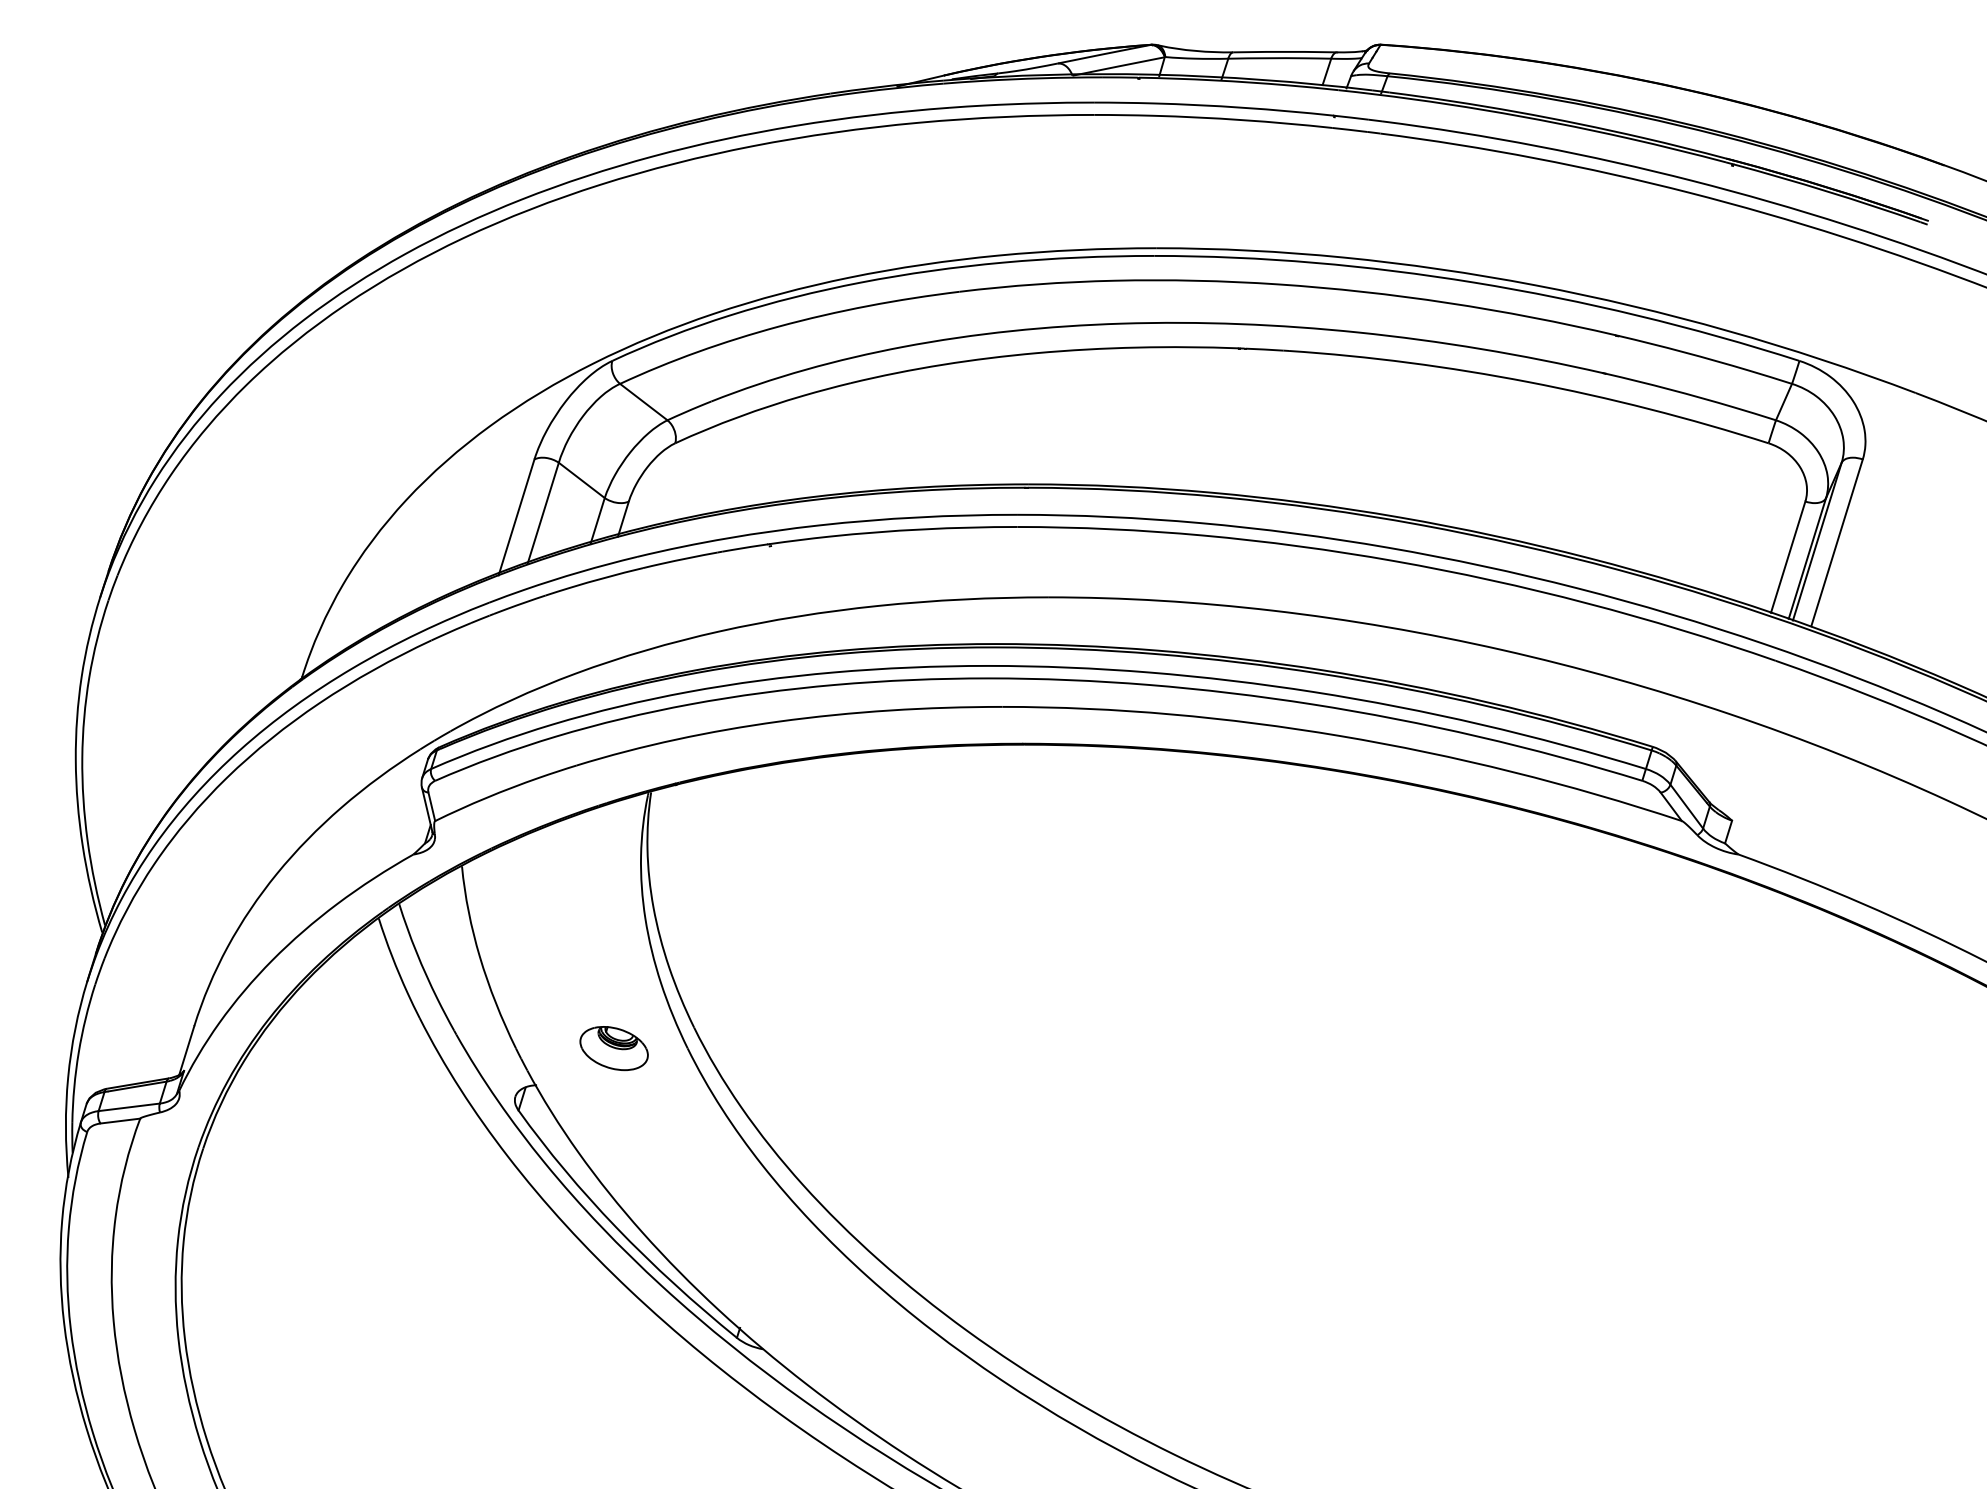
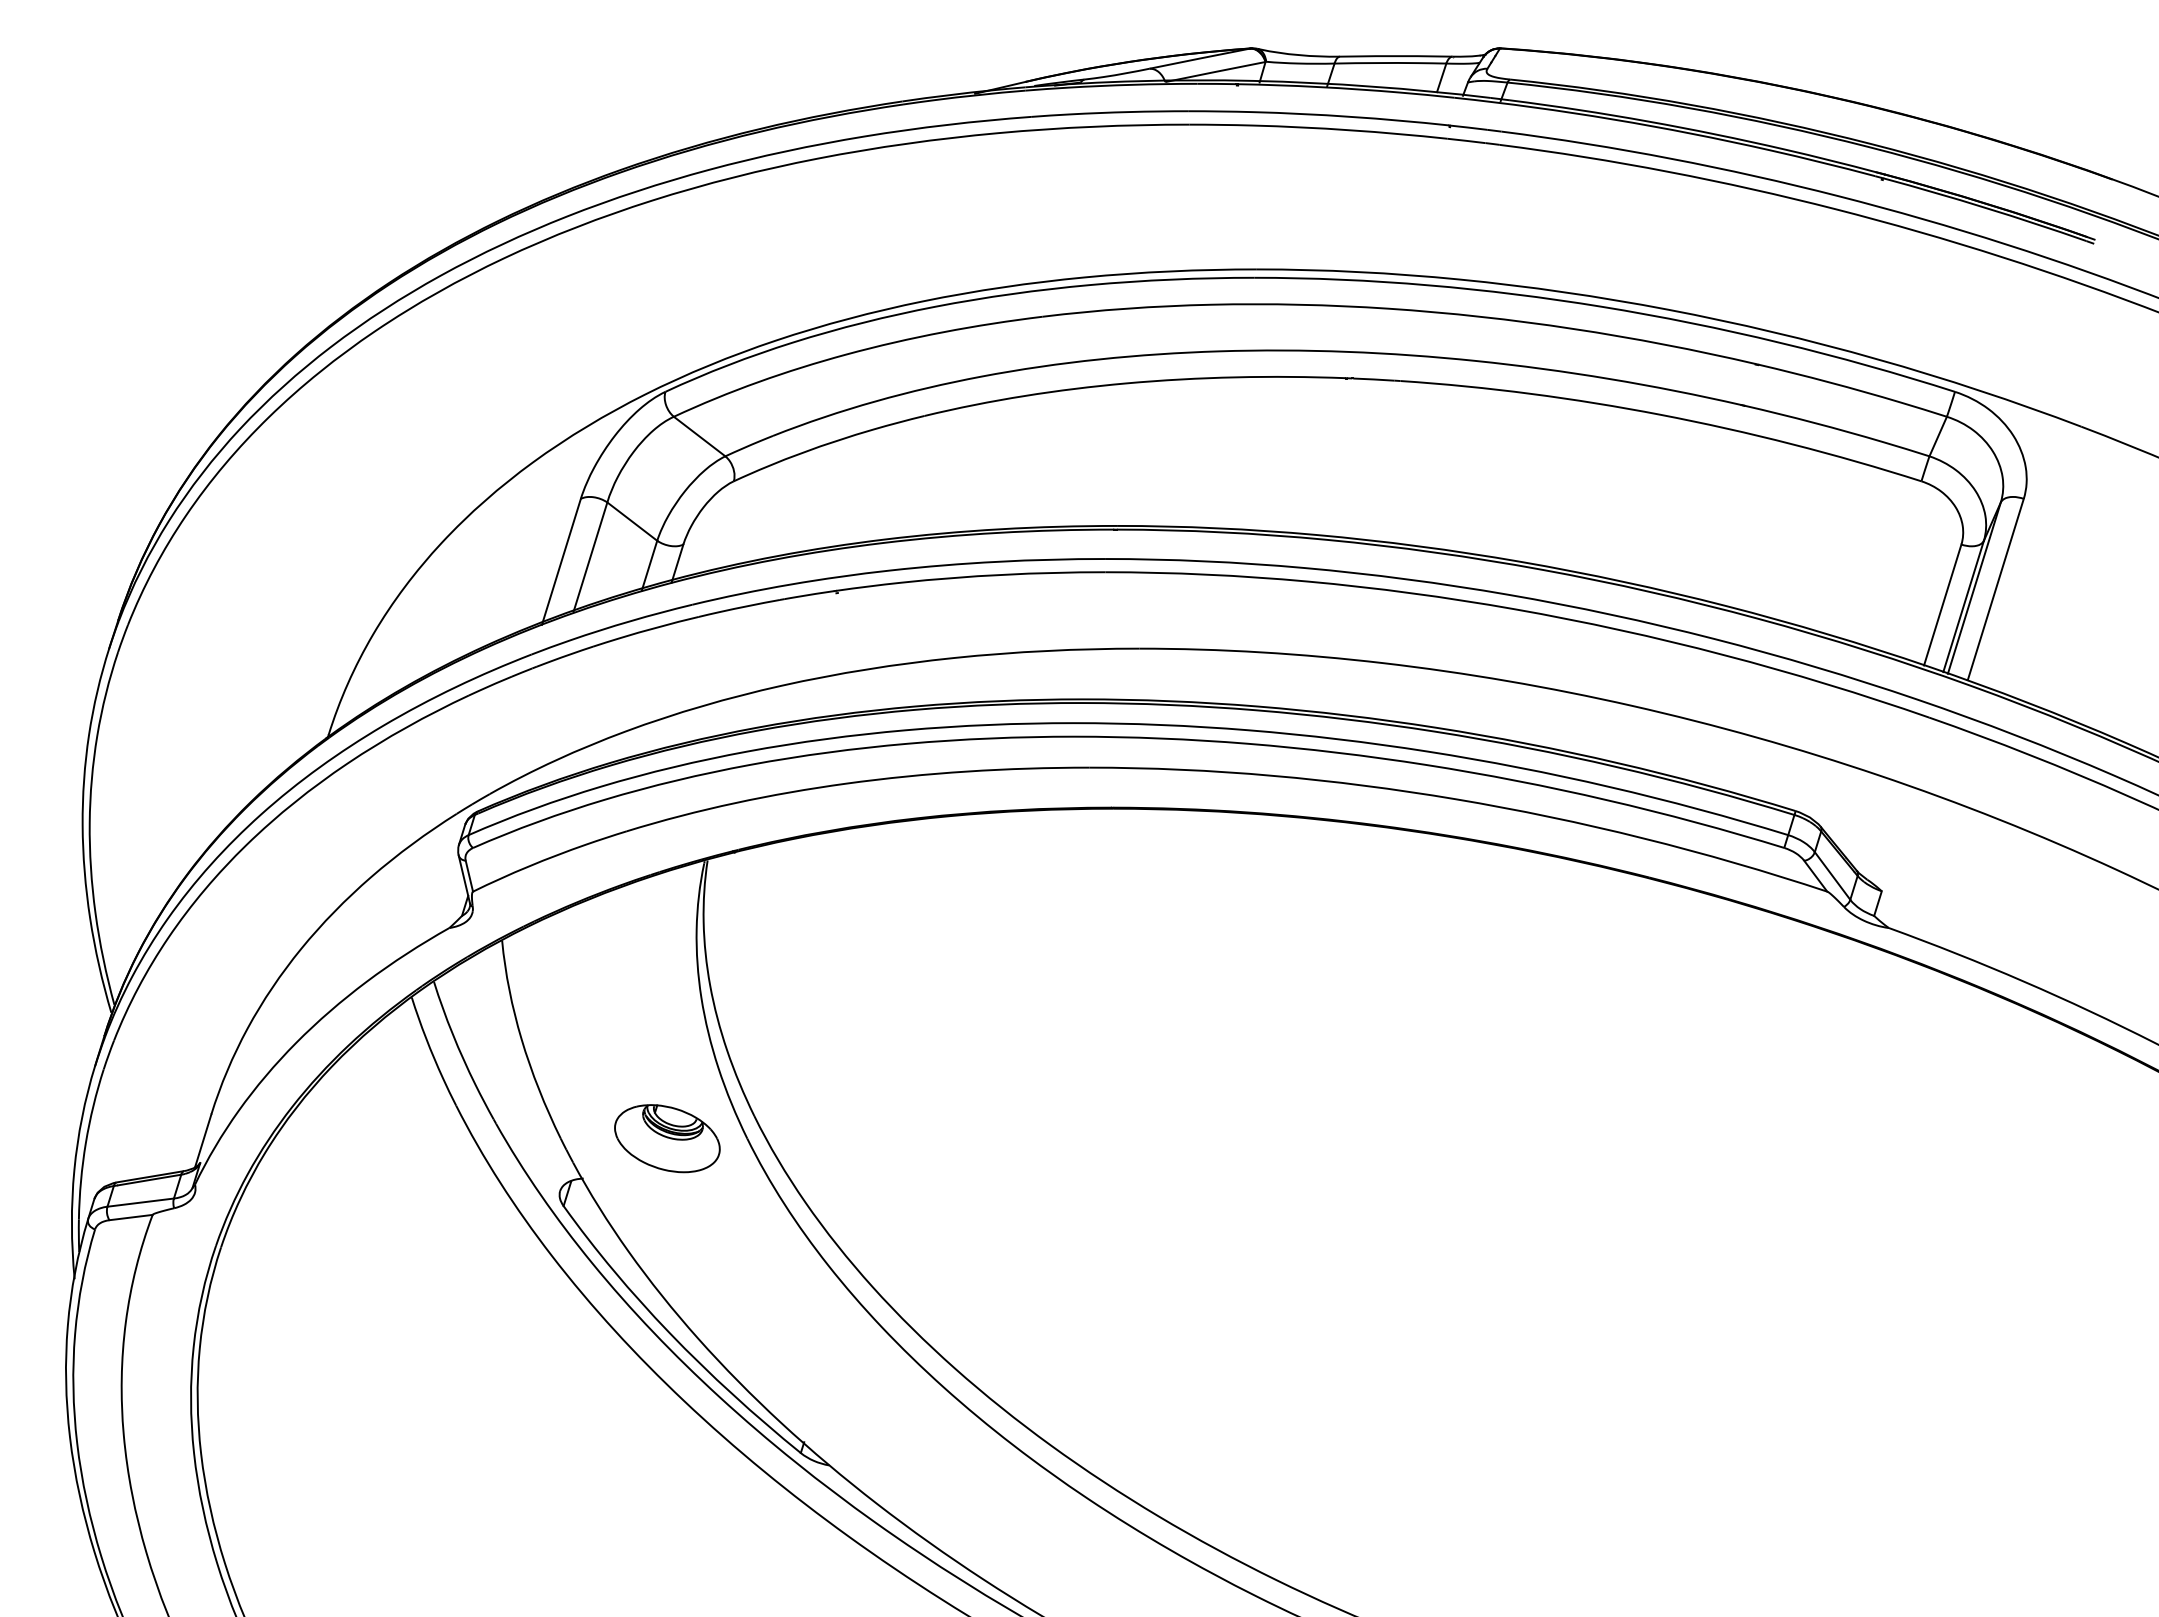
part: (614, 1048) -> (667, 1138), size x1.43

